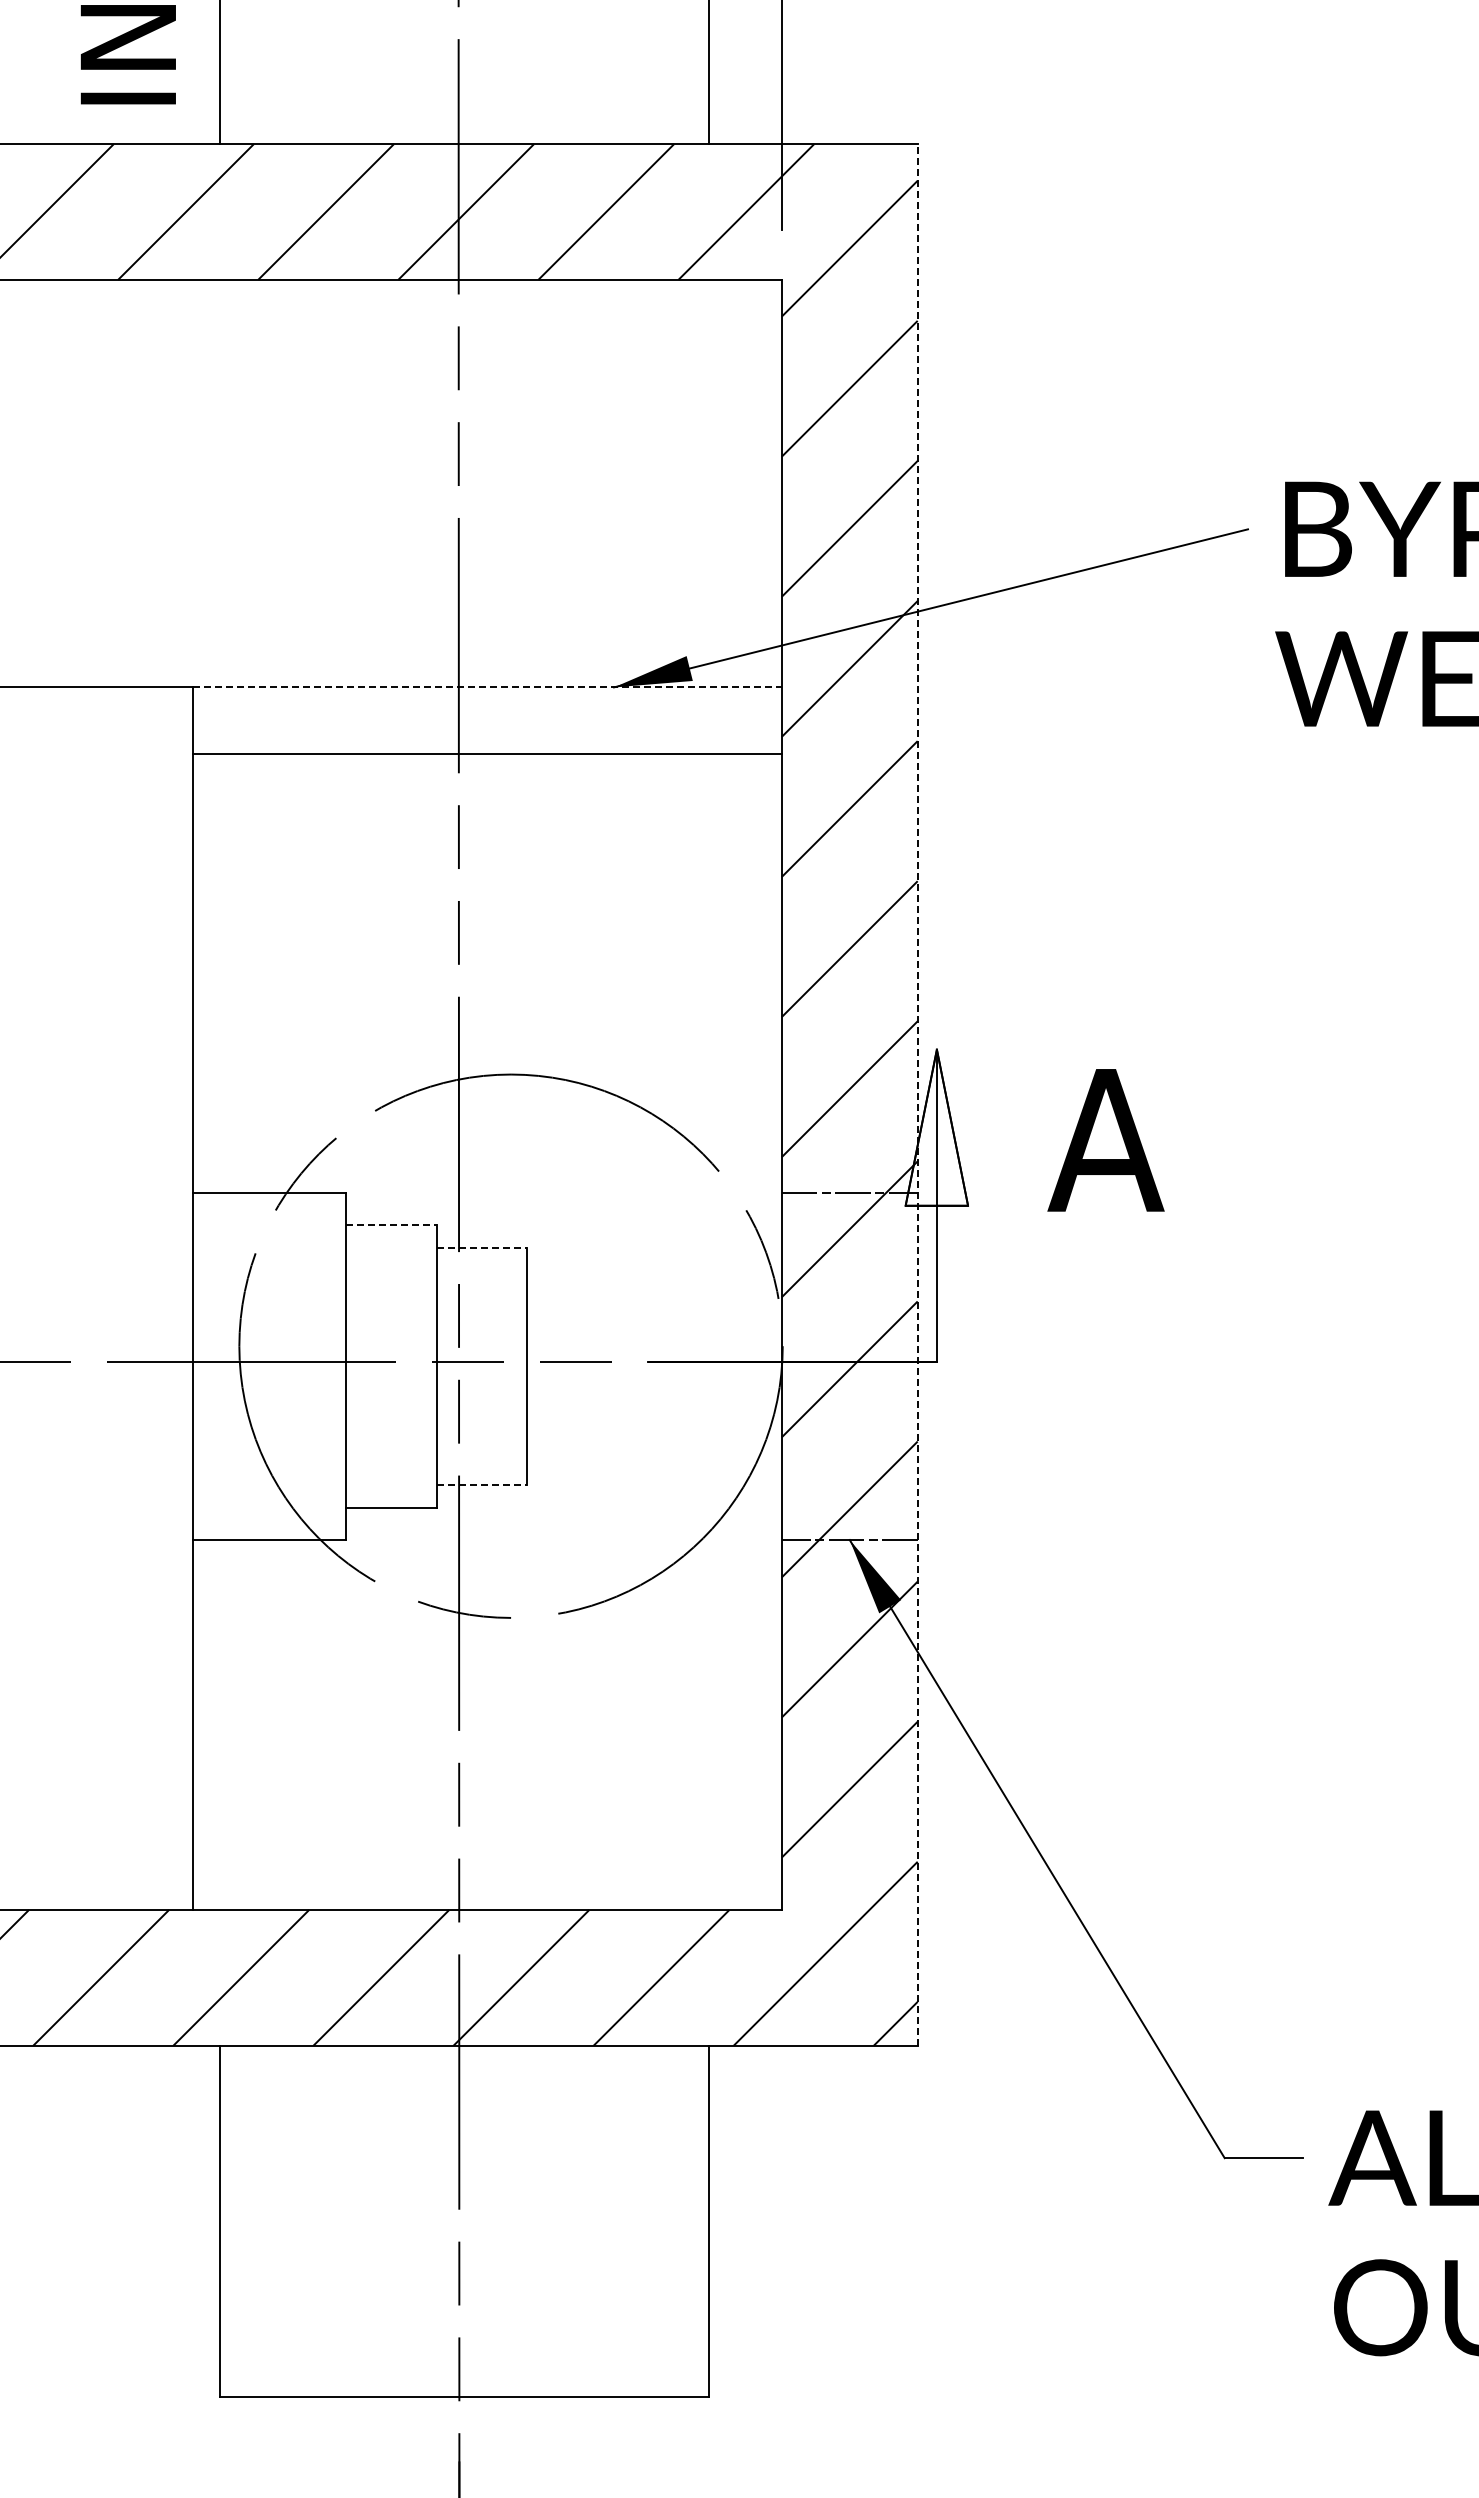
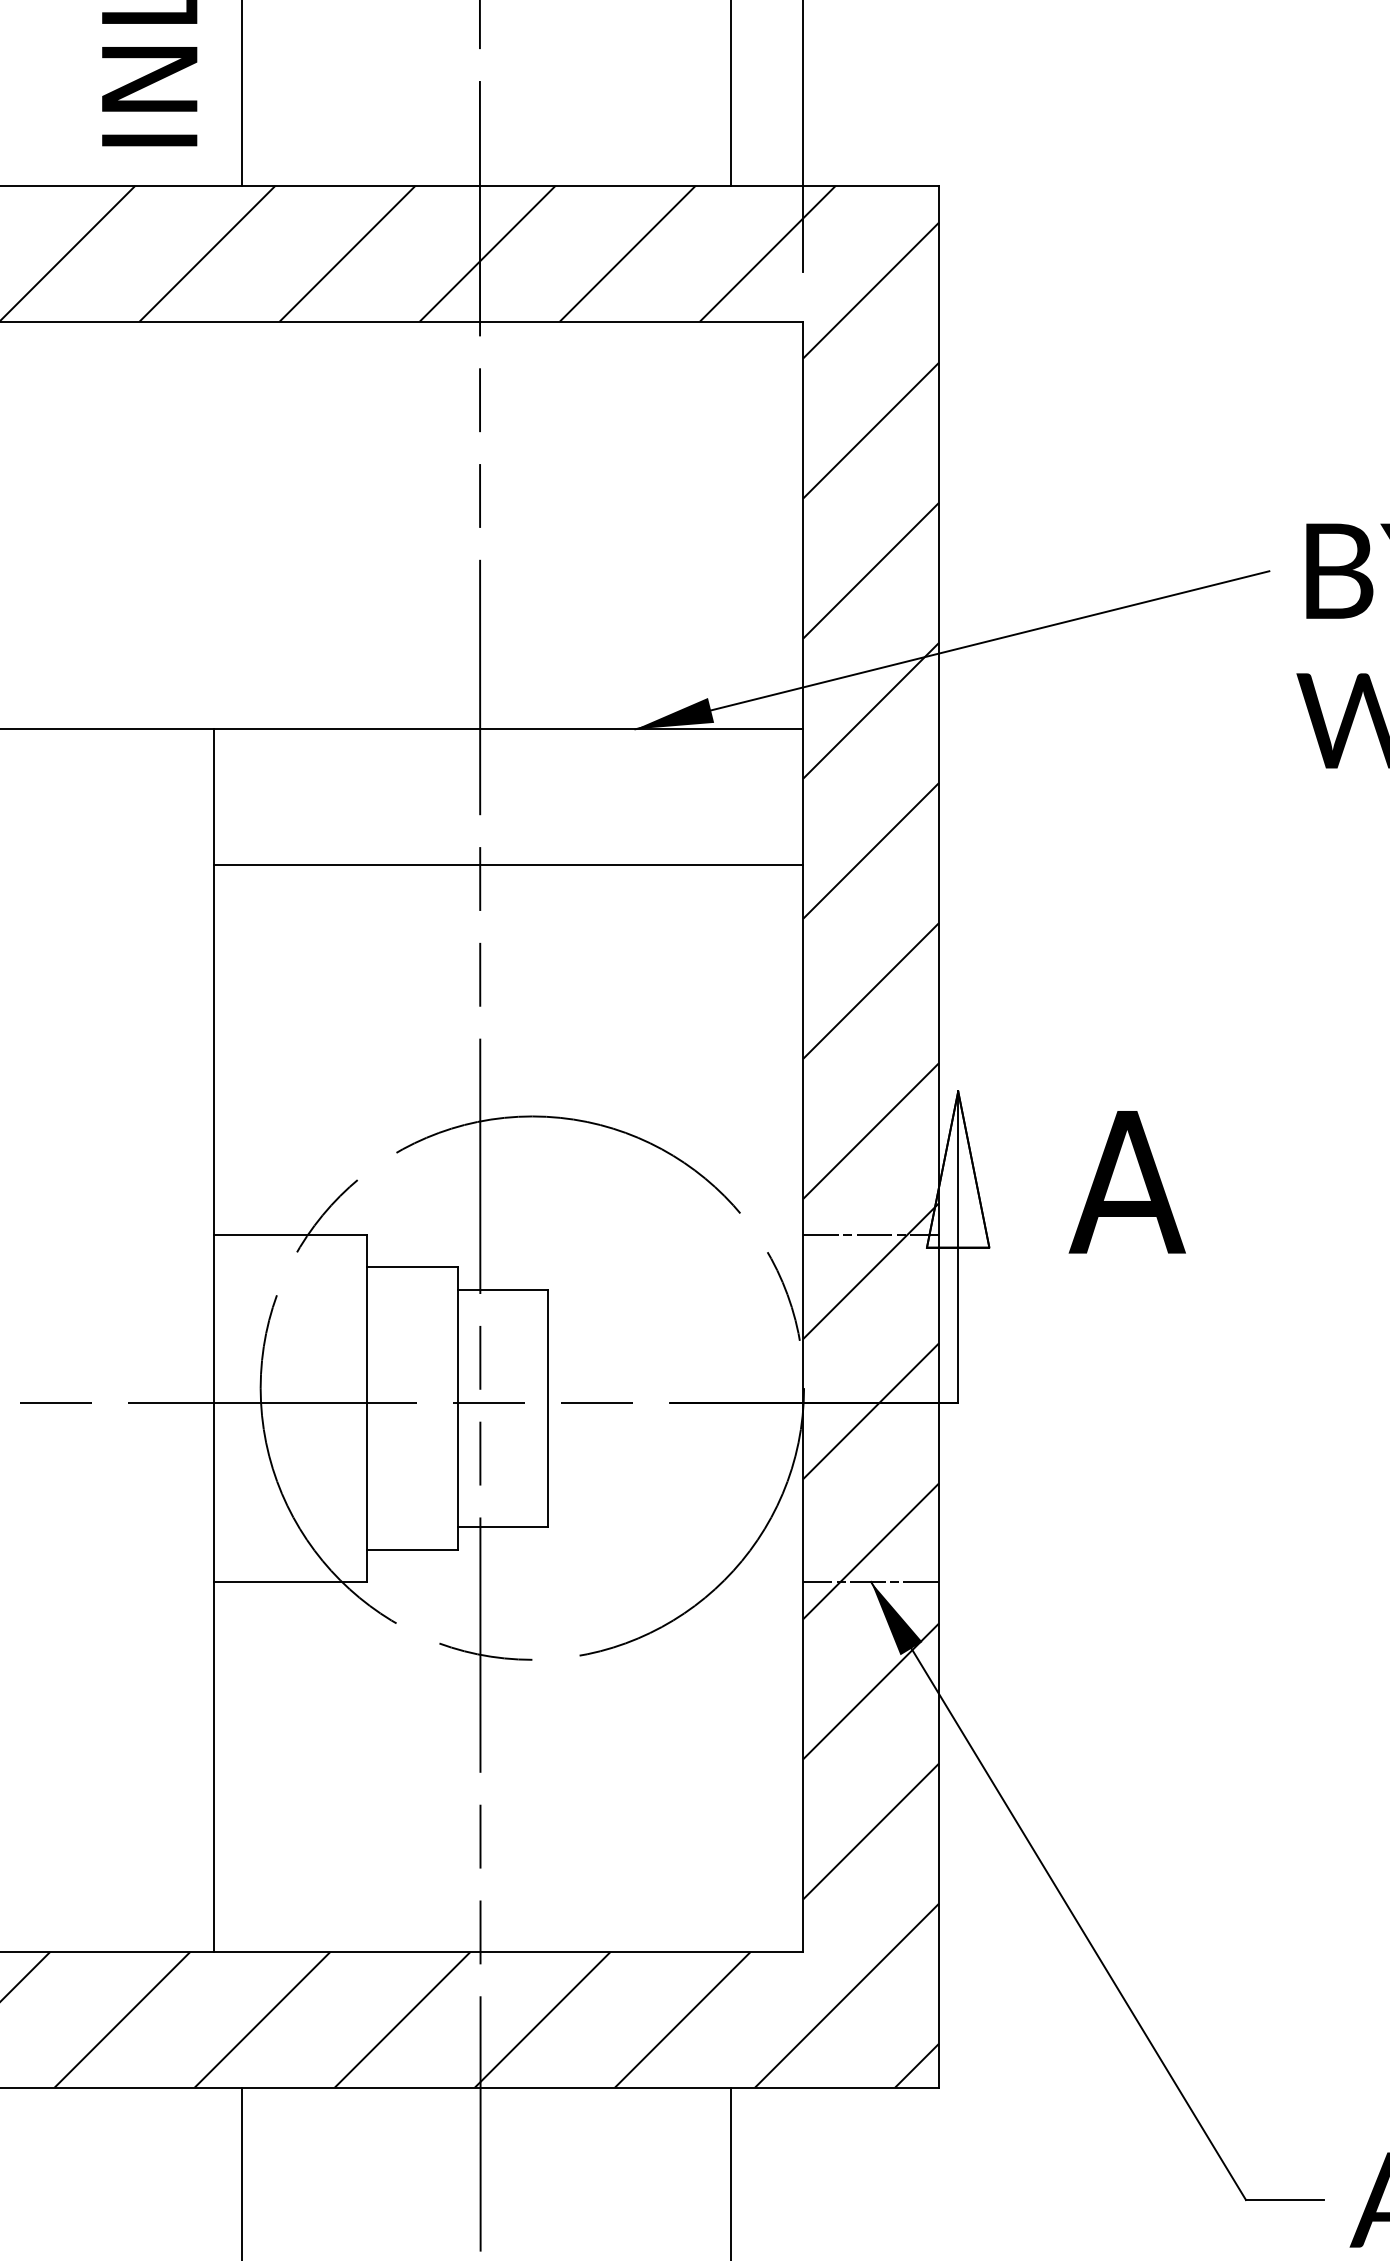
line: (488, 687) -> (509, 729), dashed -> solid
line: (487, 754) -> (508, 865), moved
line: (917, 1094) -> (938, 1136), dashed -> solid
line: (391, 1225) -> (412, 1267), dashed -> solid
line: (482, 1247) -> (503, 1289), dashed -> solid
line: (482, 1485) -> (503, 1527), dashed -> solid

